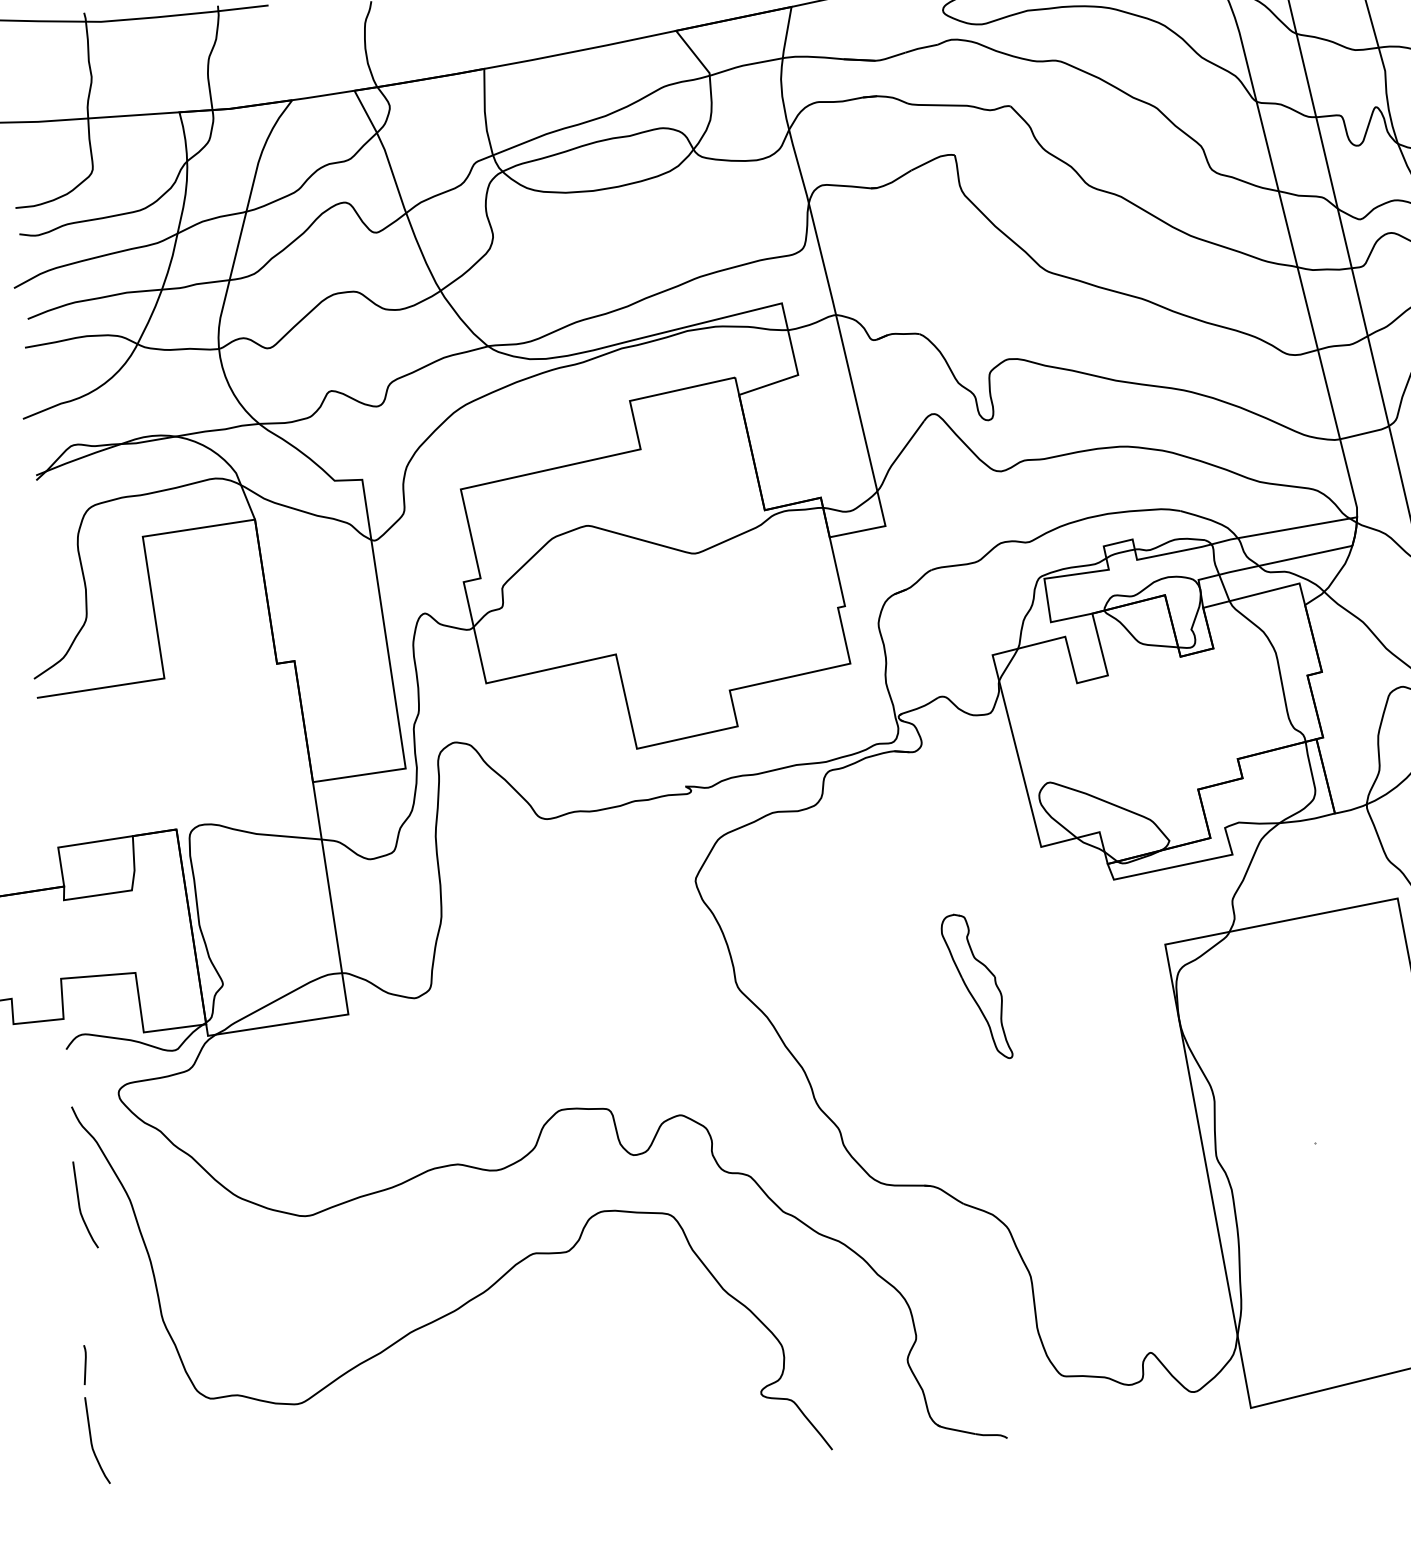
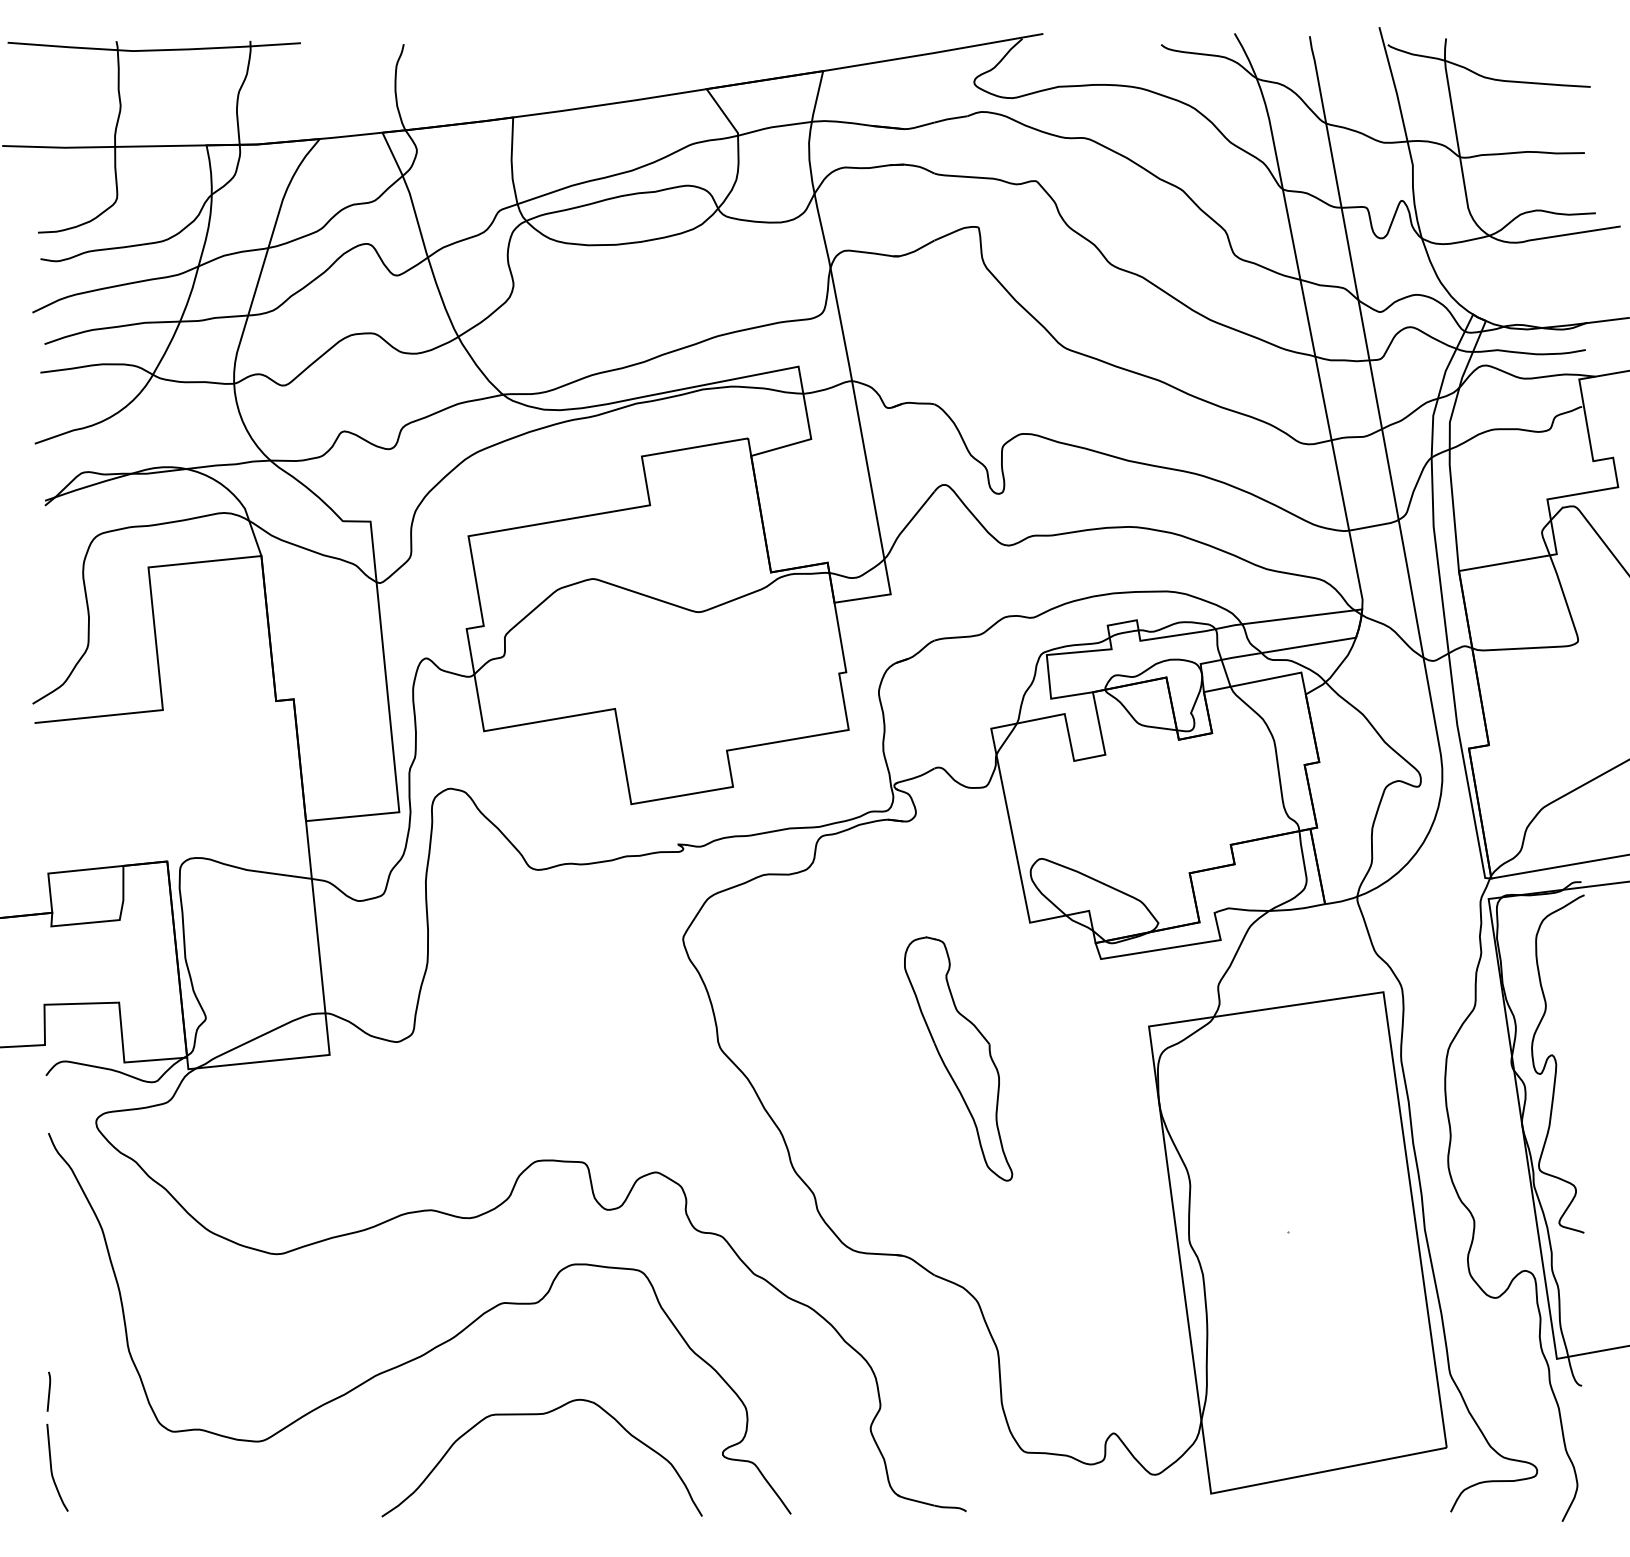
part: (976, 986) -> (958, 1058), size x1.67
curve: (80, 1205) -> (52, 1232), removed
curve: (574, 1364) -> (537, 1415), added

